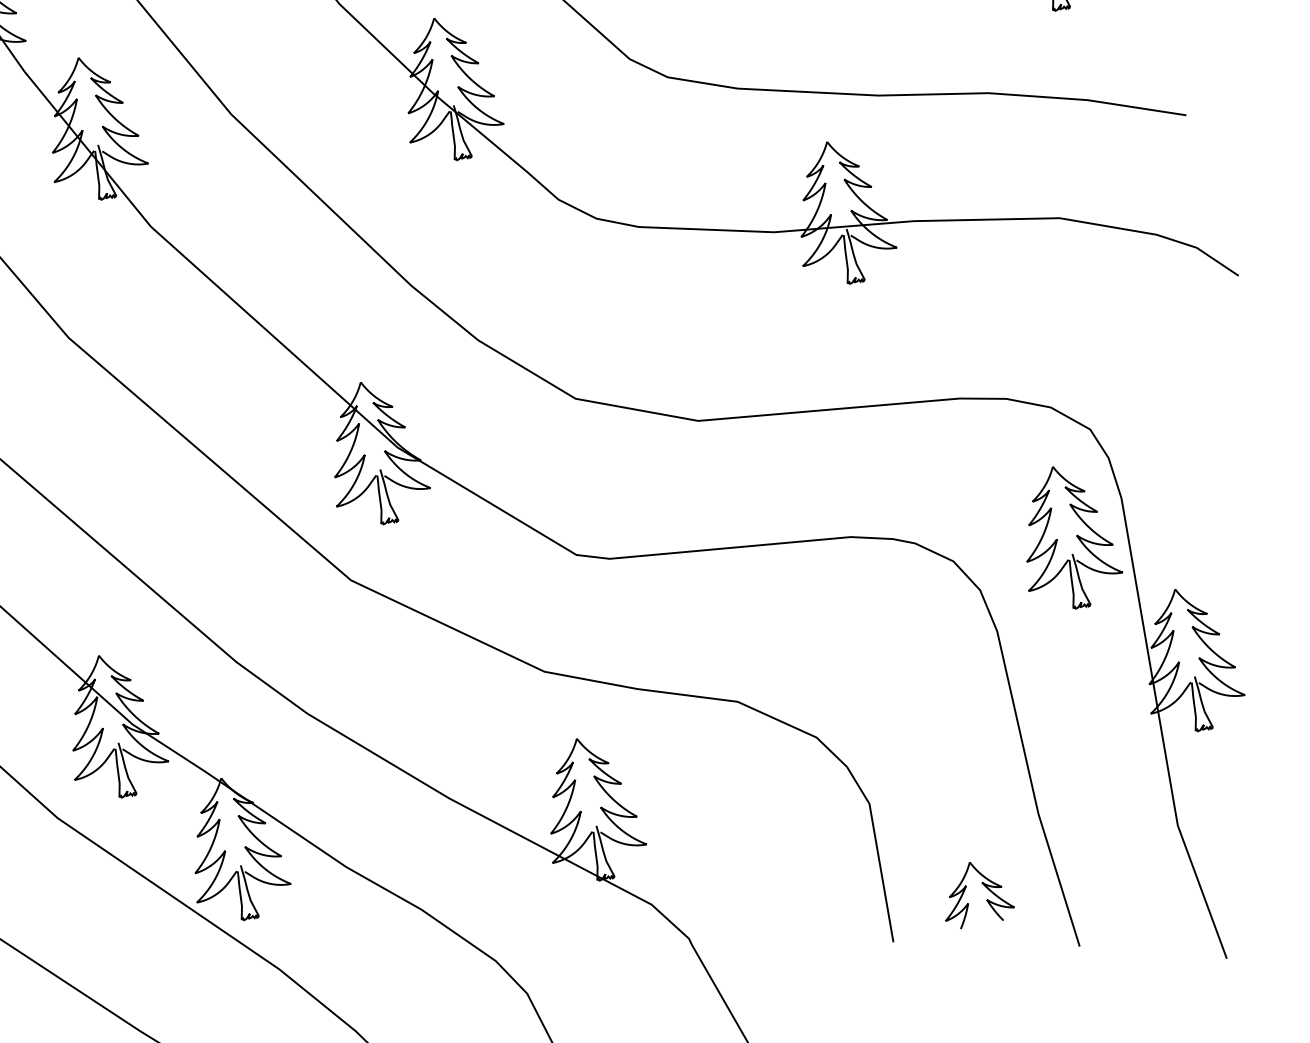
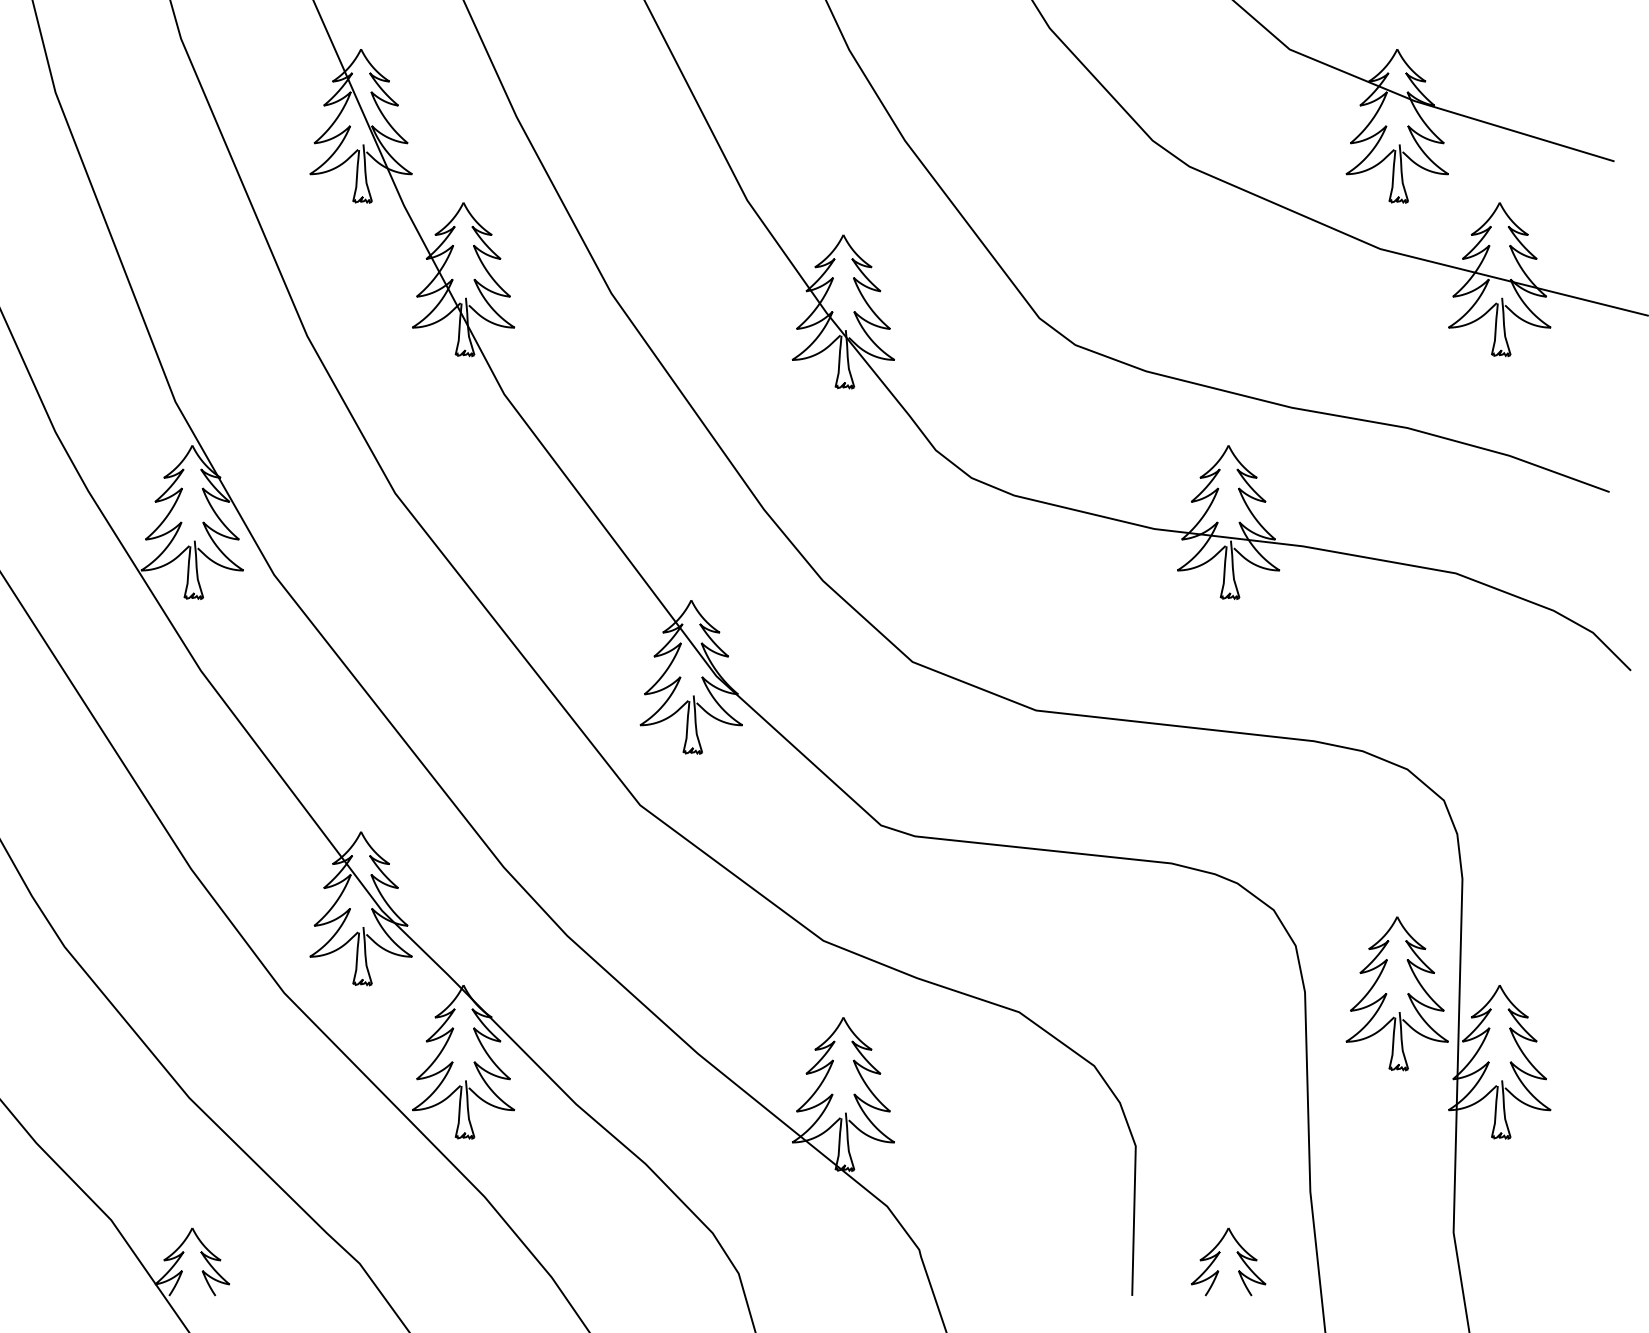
part: (1066, 537) -> (1396, 993), moved

